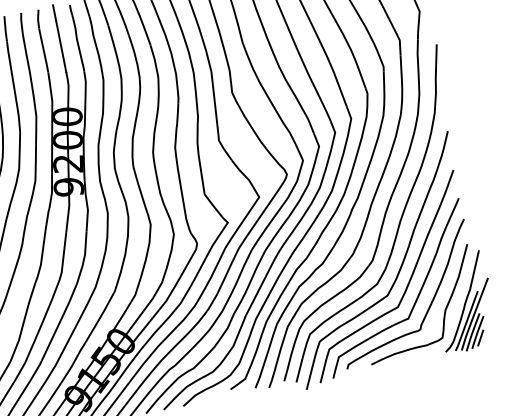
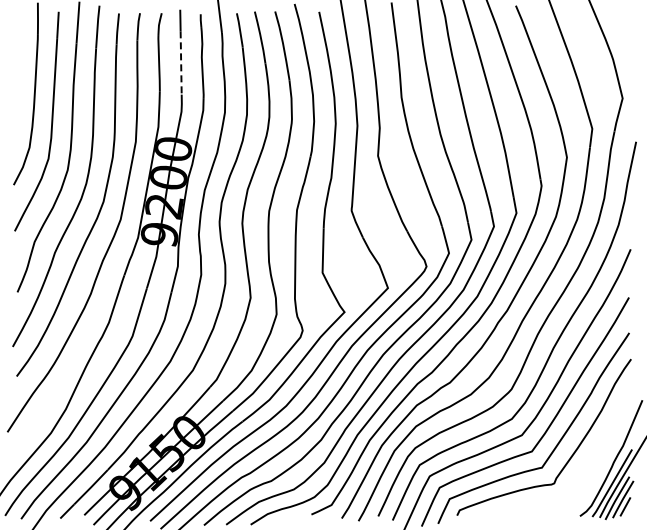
line: (61, 47) -> (181, 63), solid -> dashed
curve: (444, 310) -> (587, 465), removed

